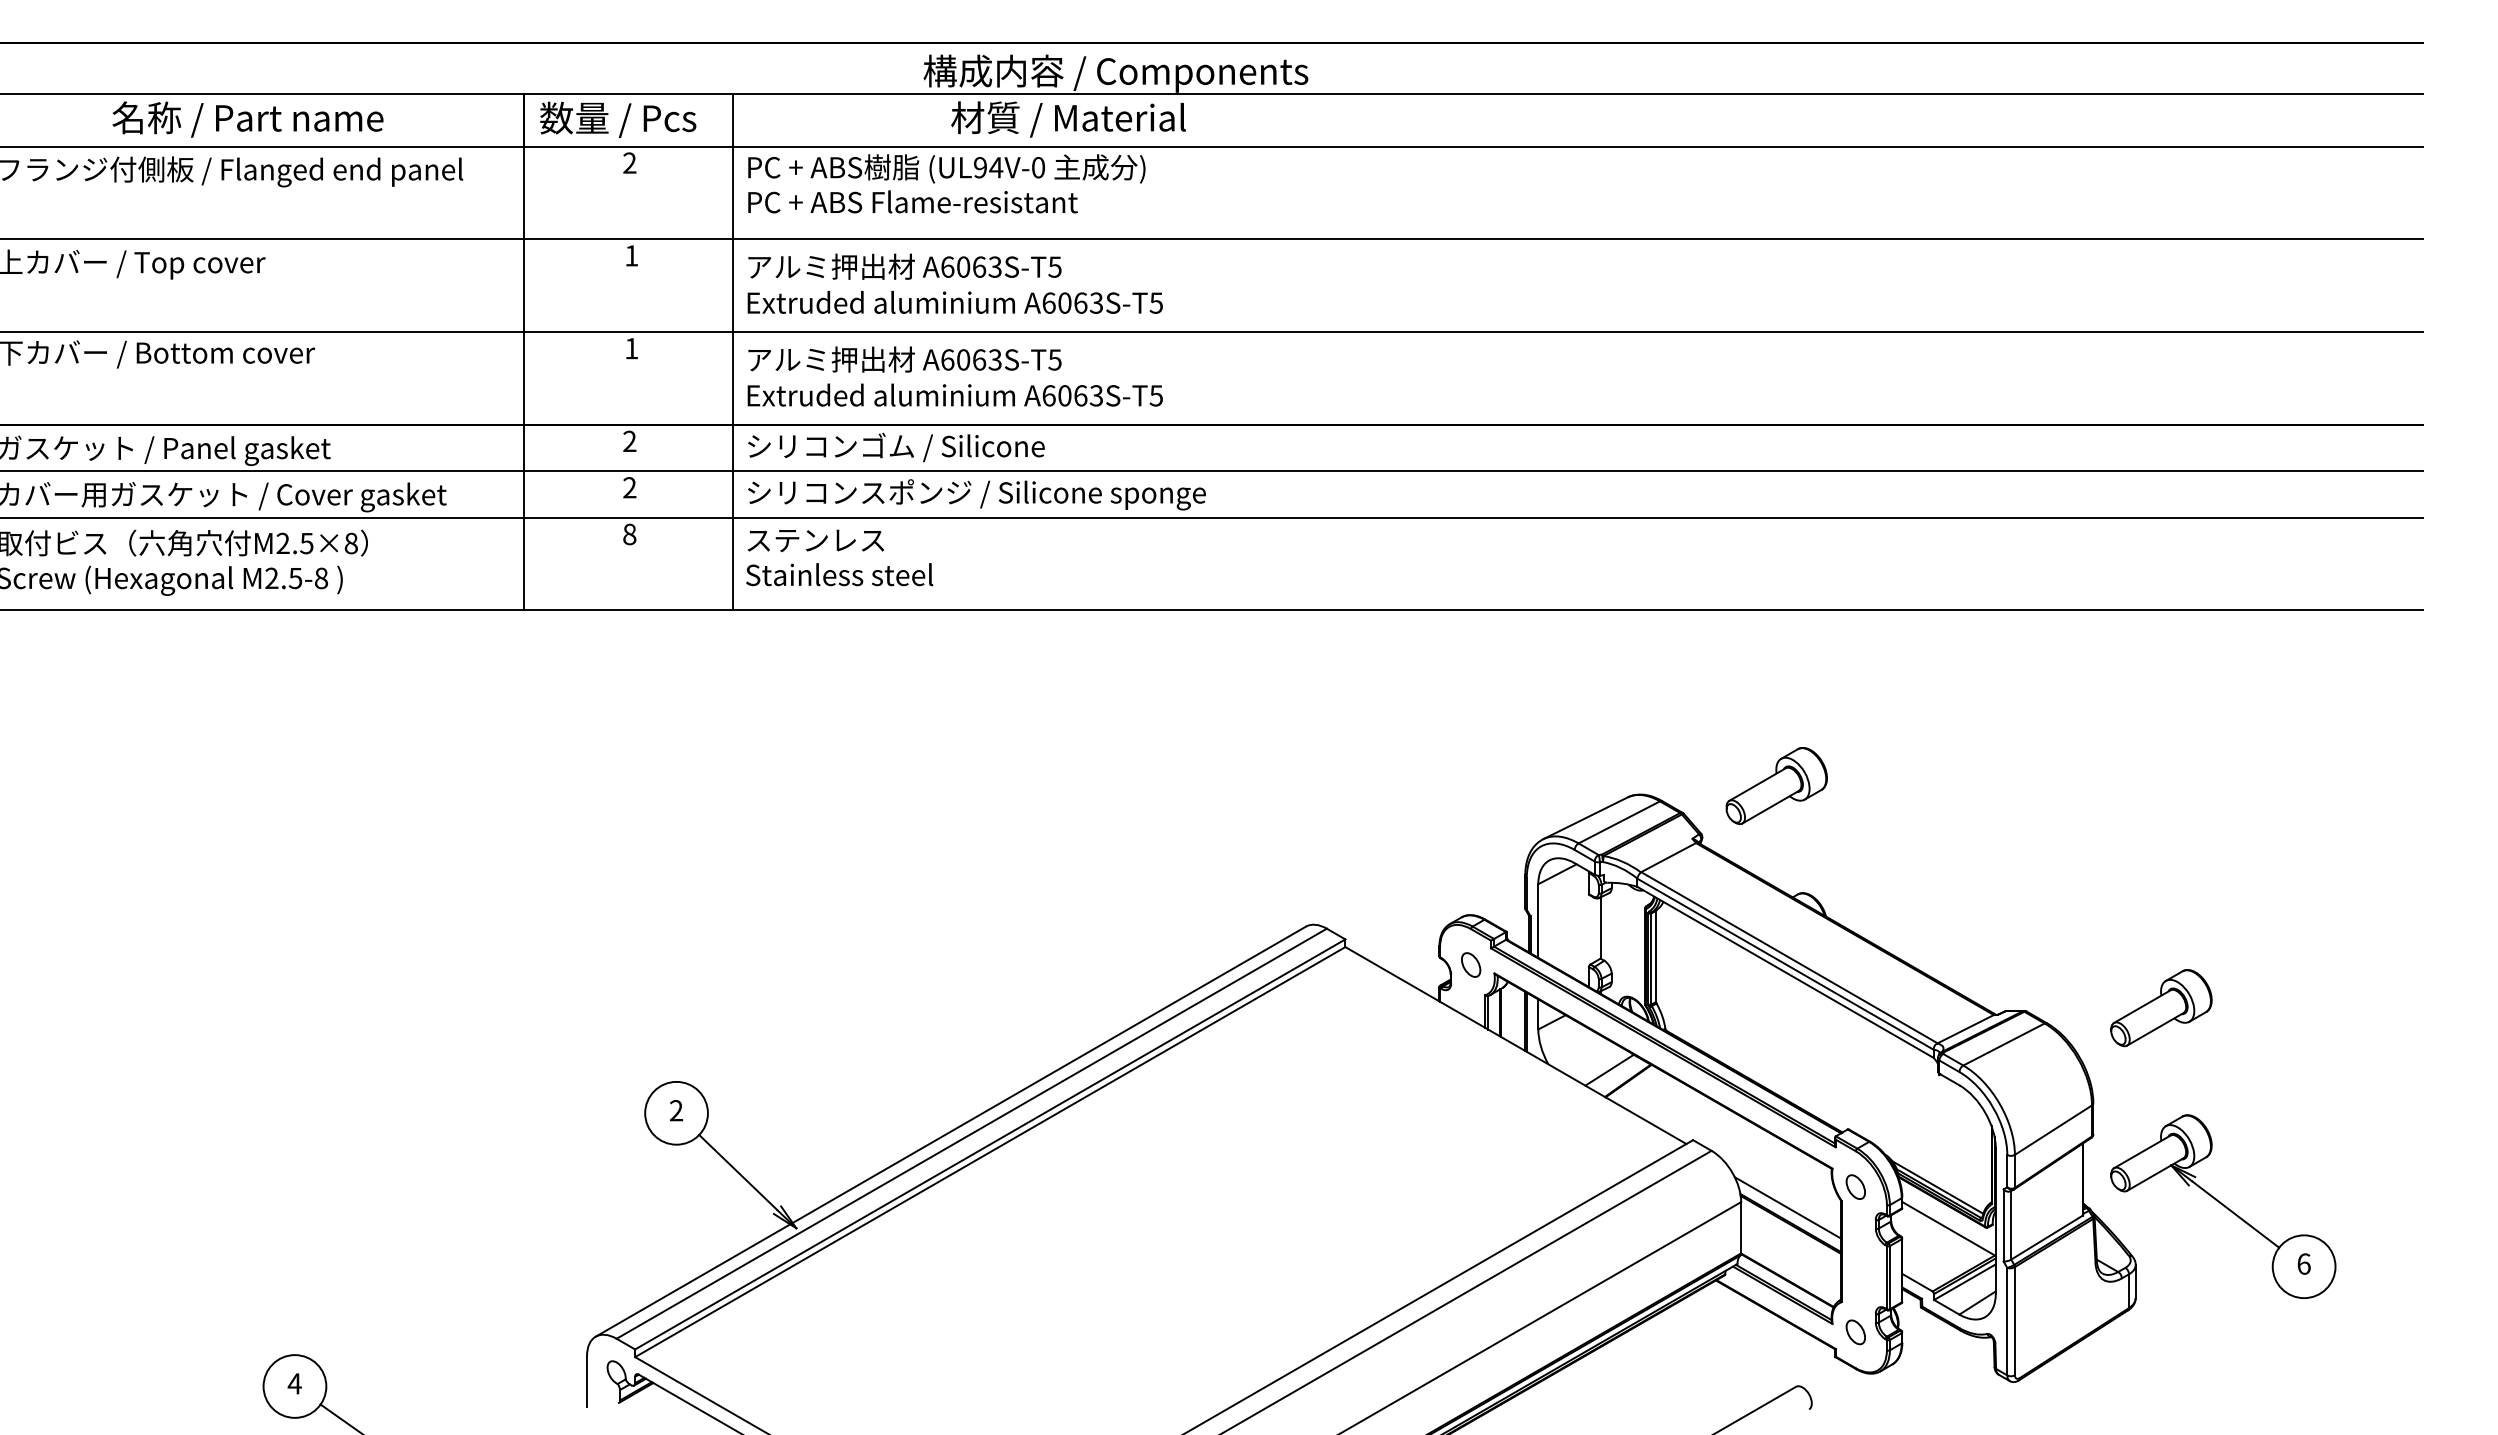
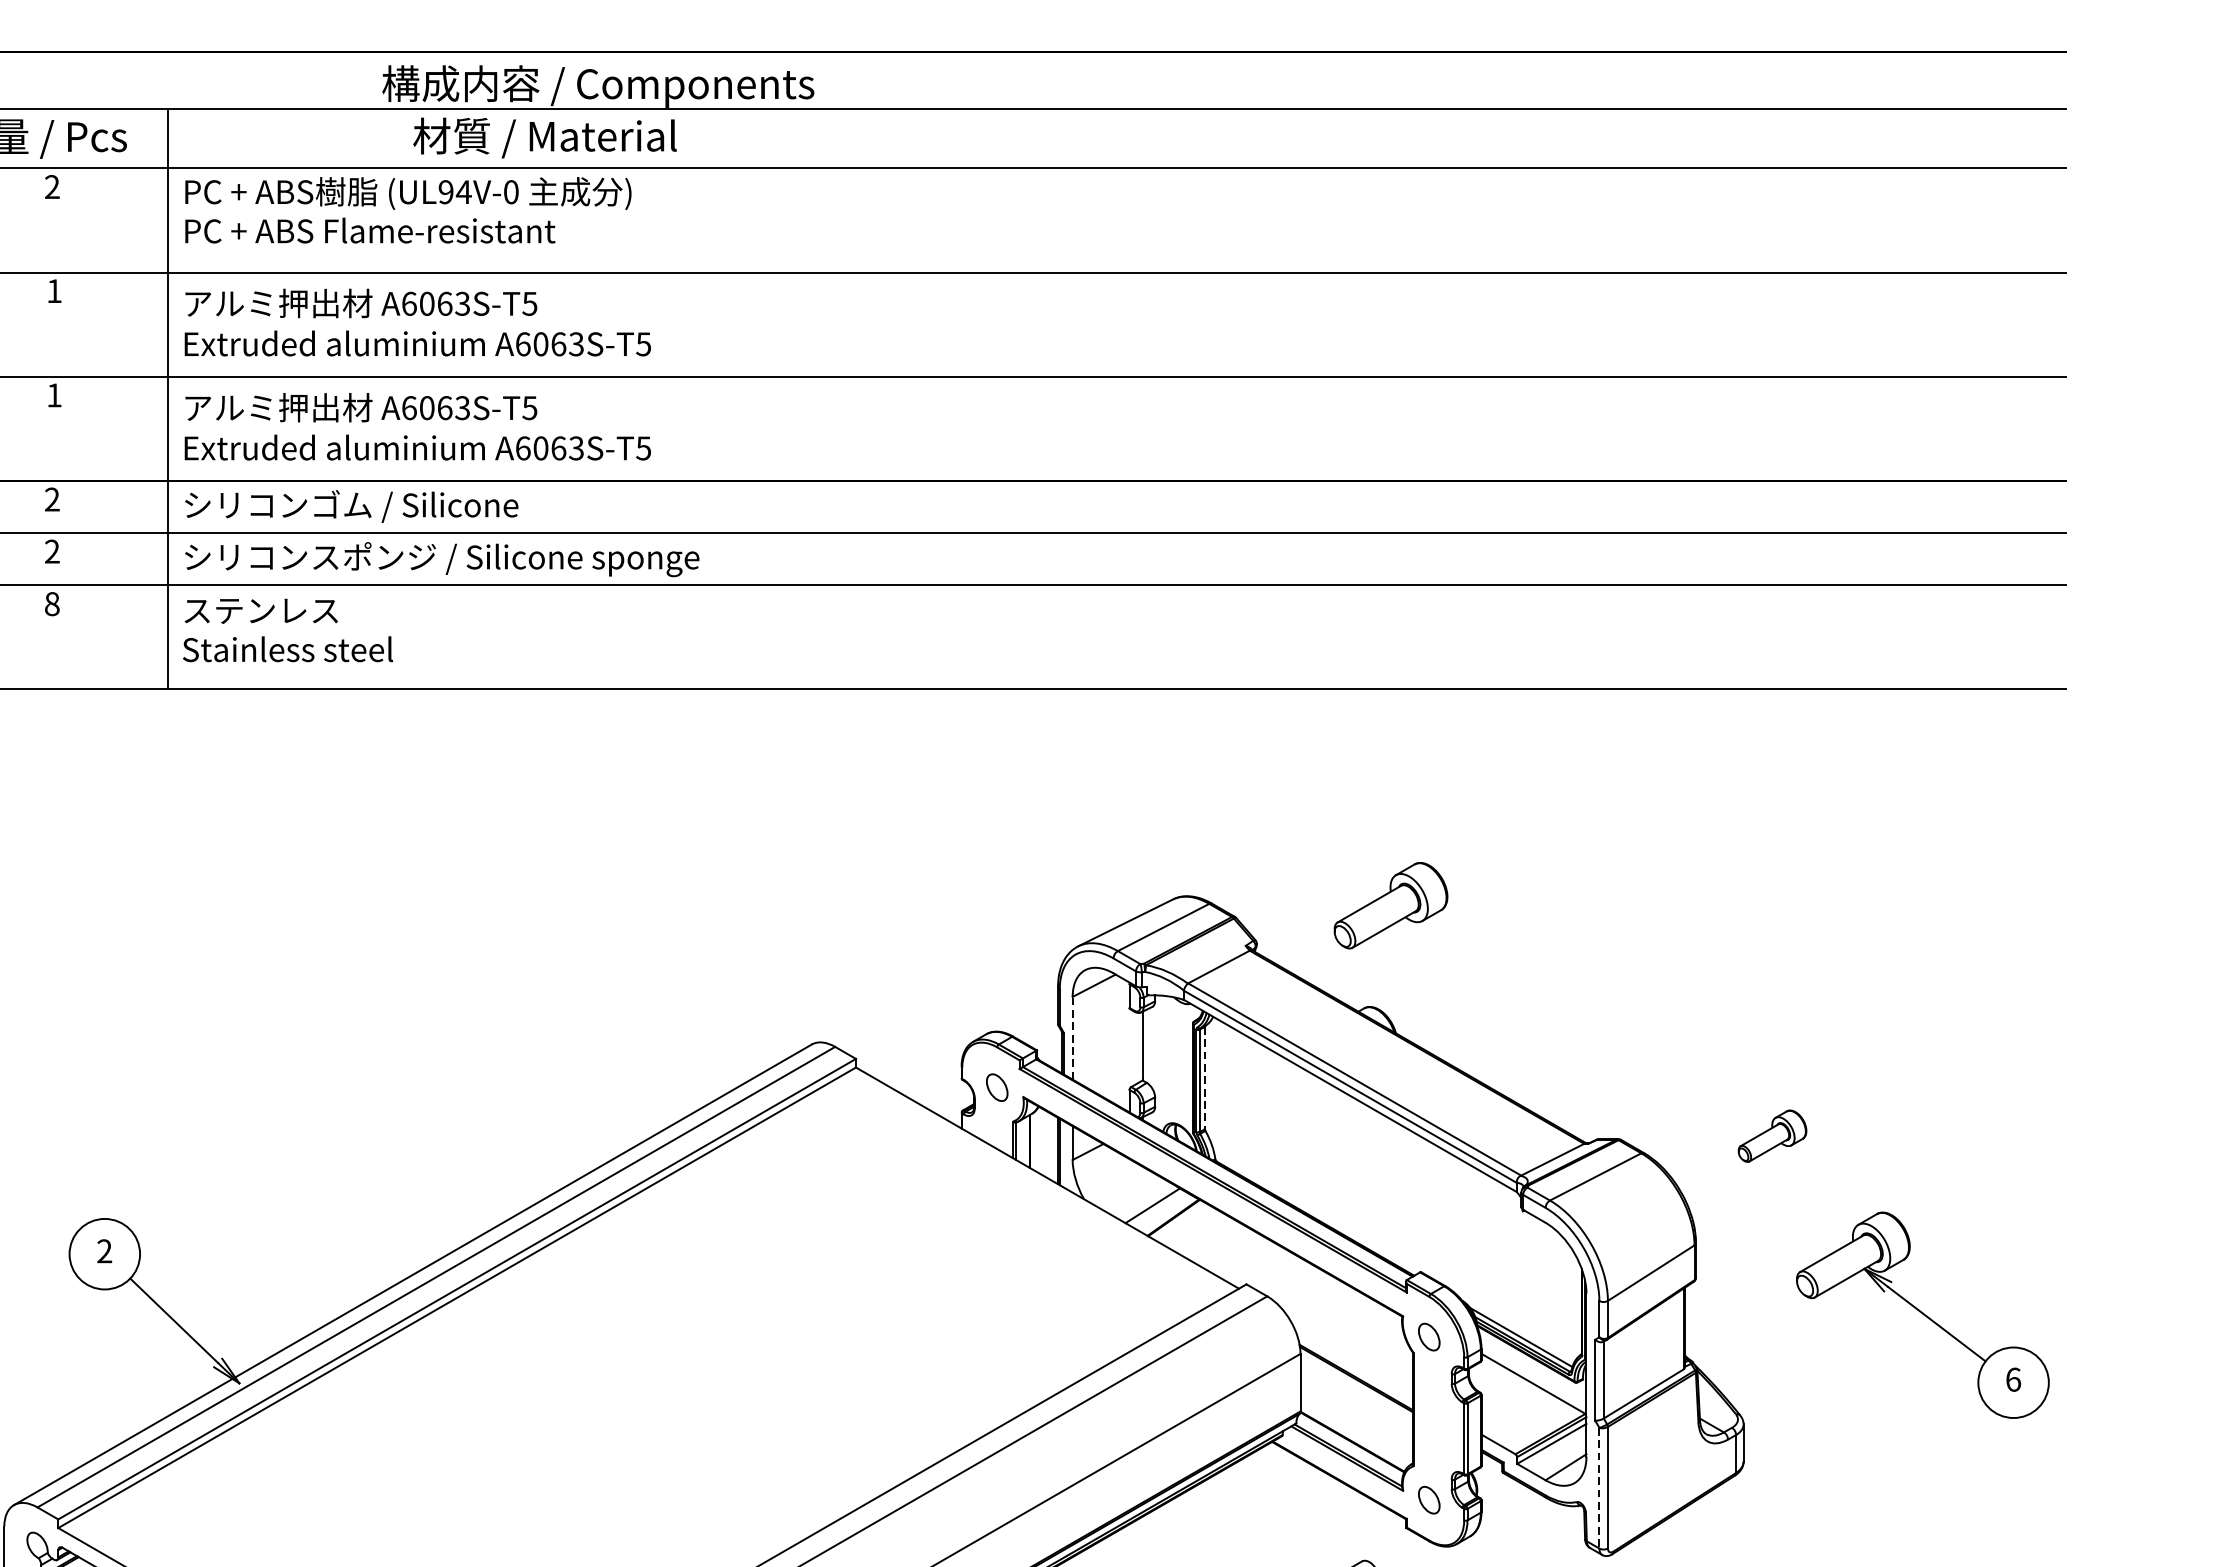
part: (1776, 785) -> (1390, 905), moved
line: (1538, 921) -> (1072, 1038), solid -> dashed
line: (1656, 956) -> (1205, 1078), solid -> dashed
part: (2161, 1008) -> (1772, 1136), size x0.6
part: (2223, 1206) -> (1923, 1315), moved
line: (1787, 1207) -> (1352, 1359), removed
line: (2007, 1321) -> (1599, 1488), solid -> dashed

